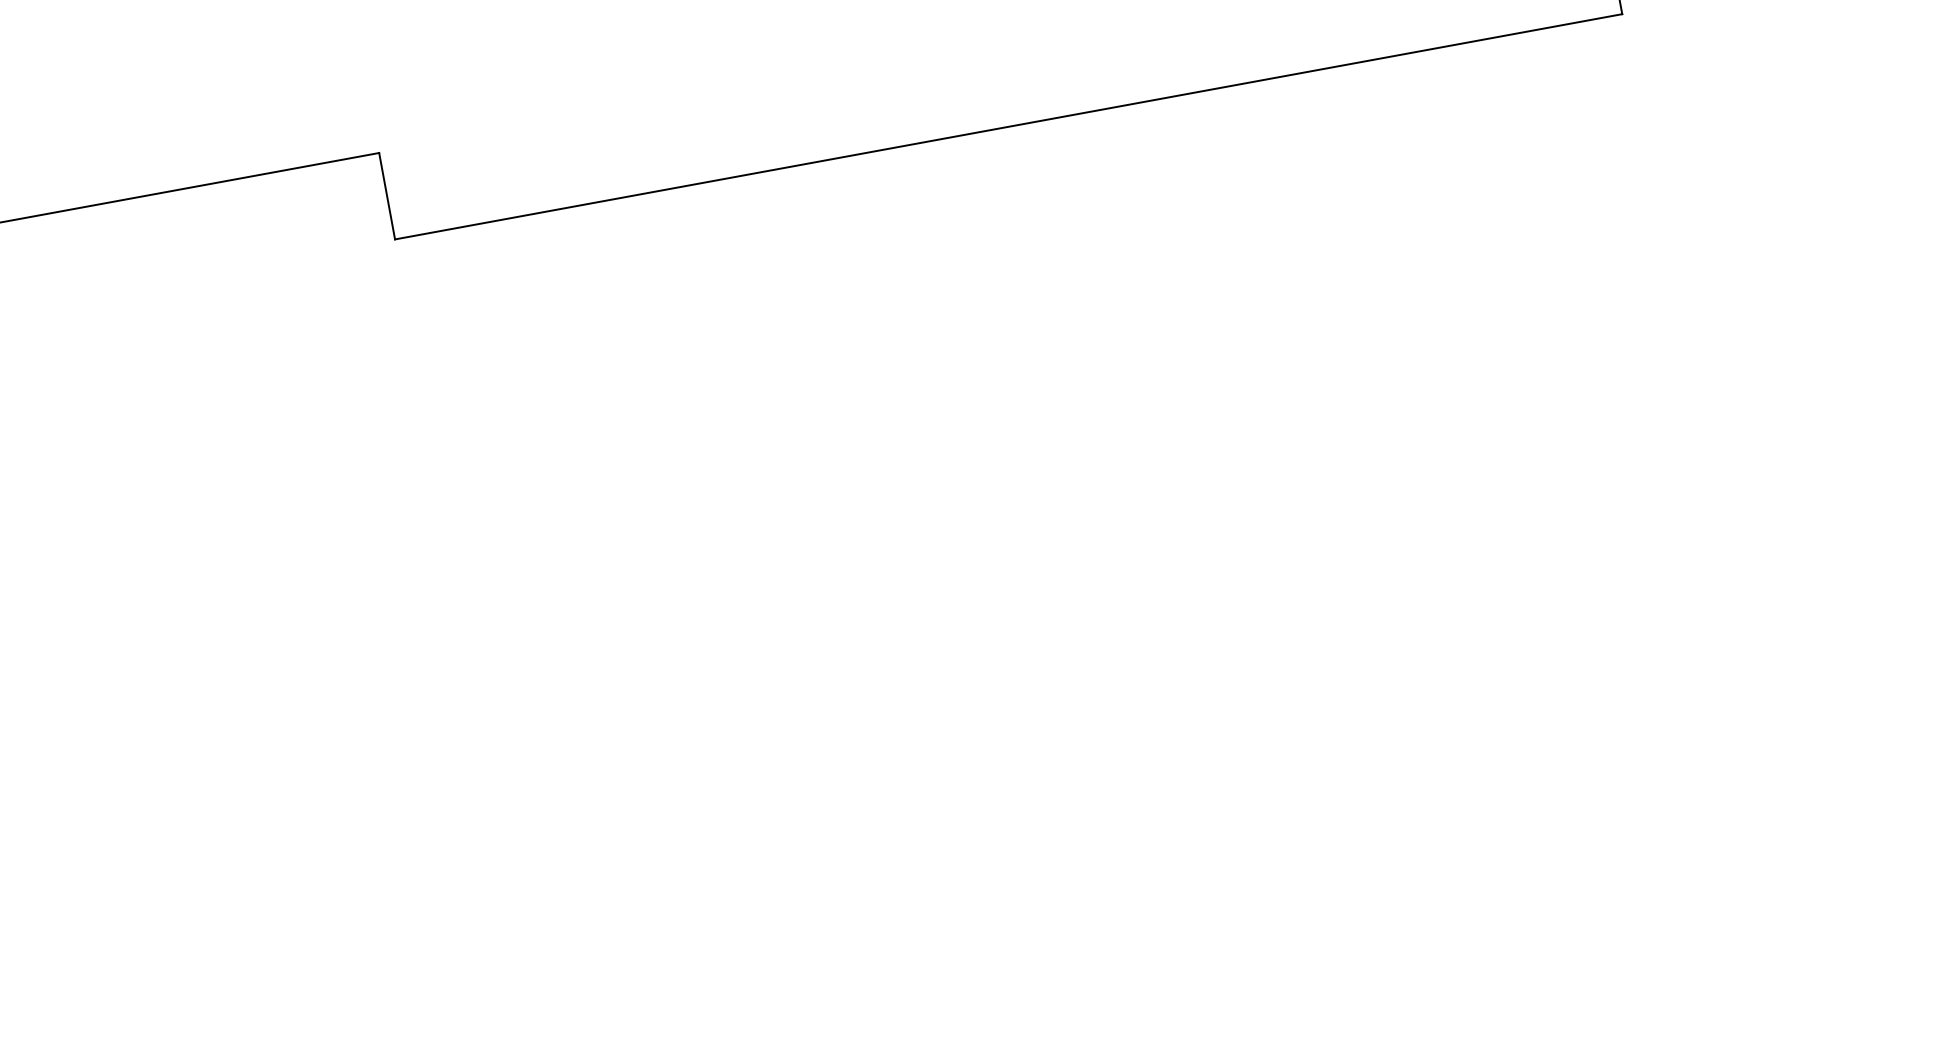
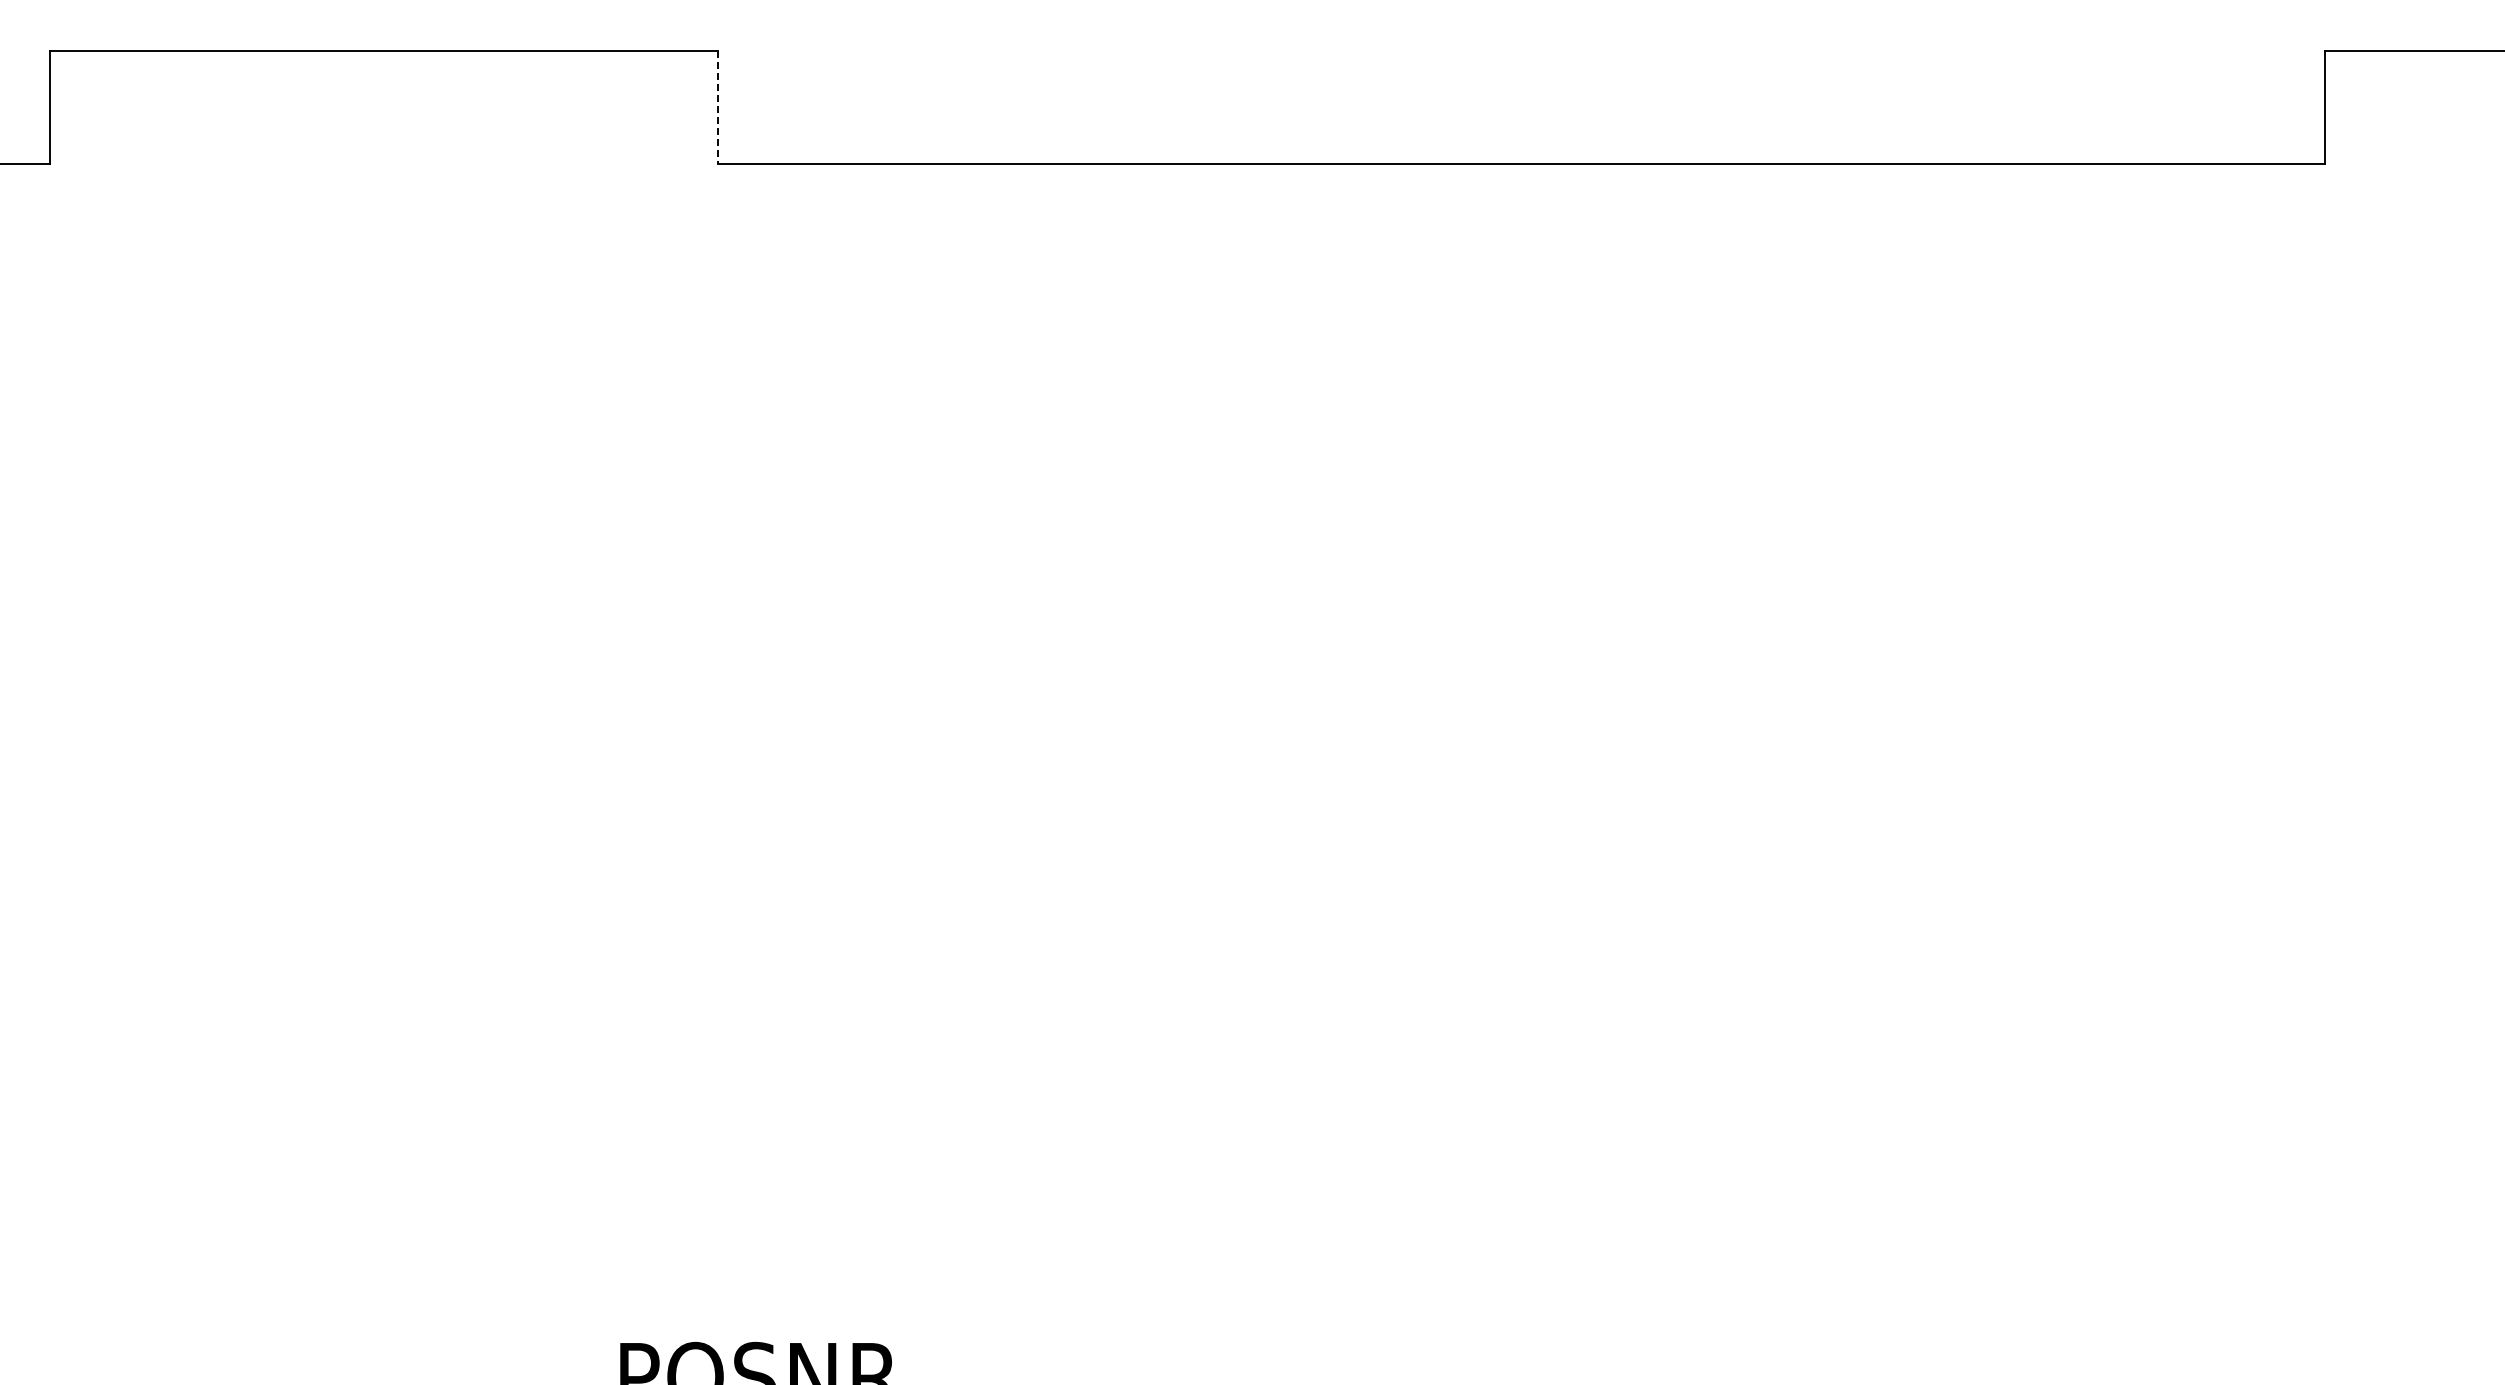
line: (386, 196) -> (717, 107), solid -> dashed

